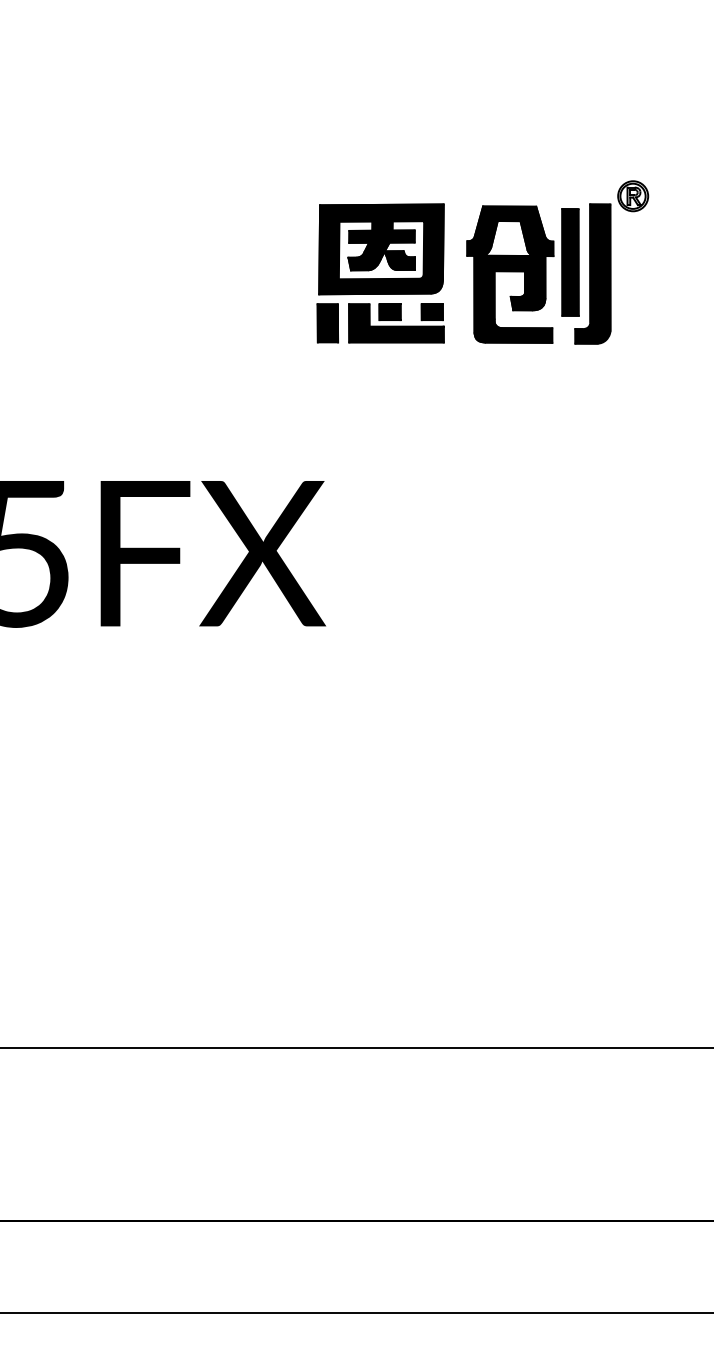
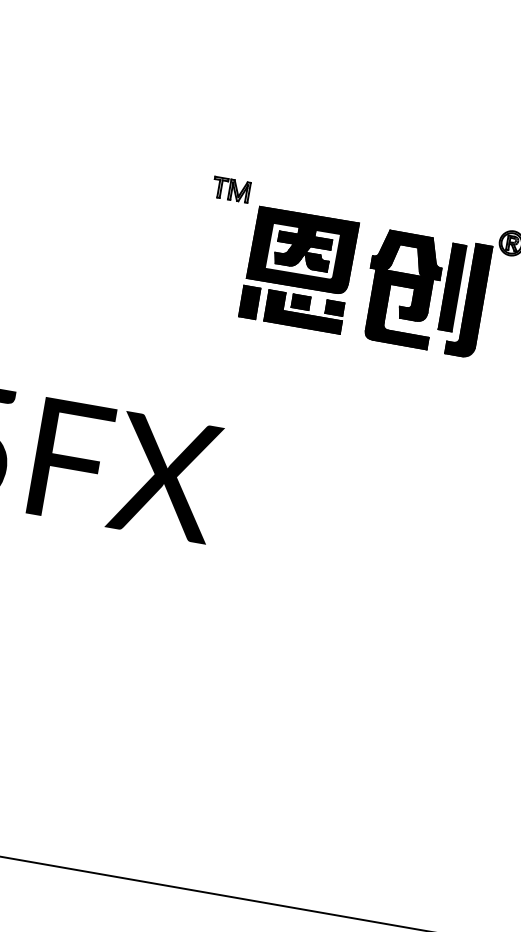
part: (281, 190) -> (231, 189), added

